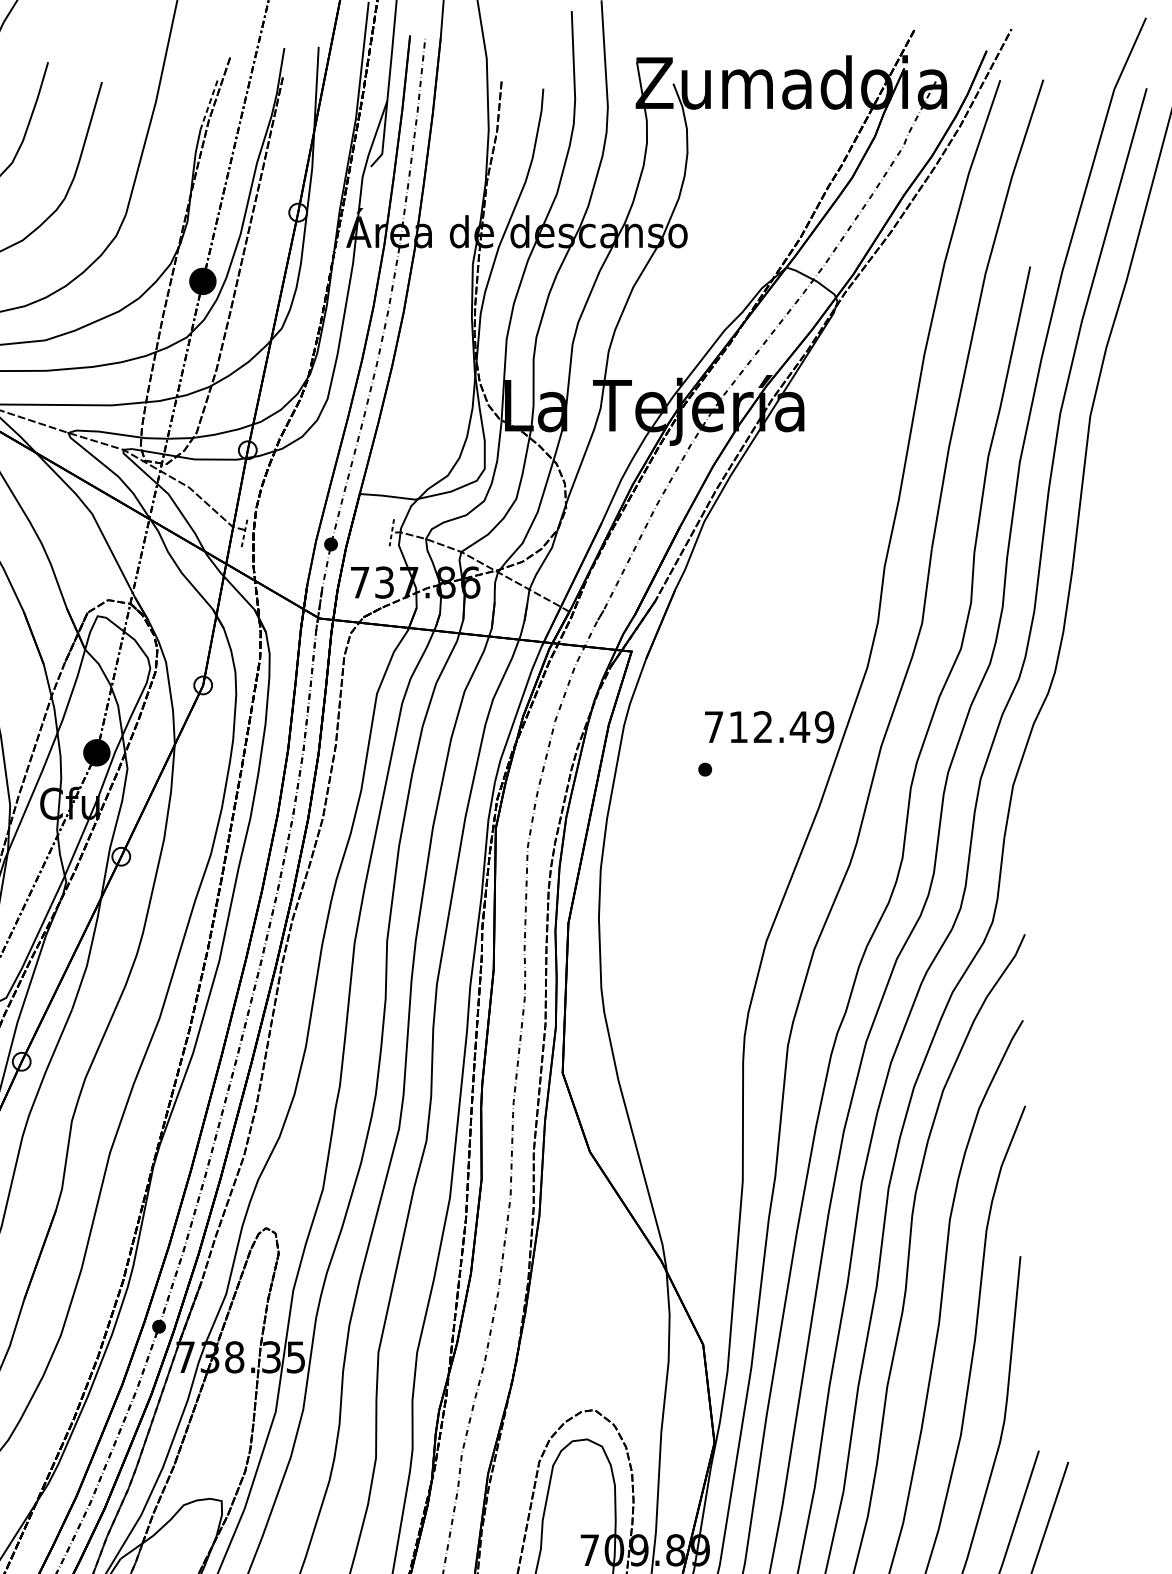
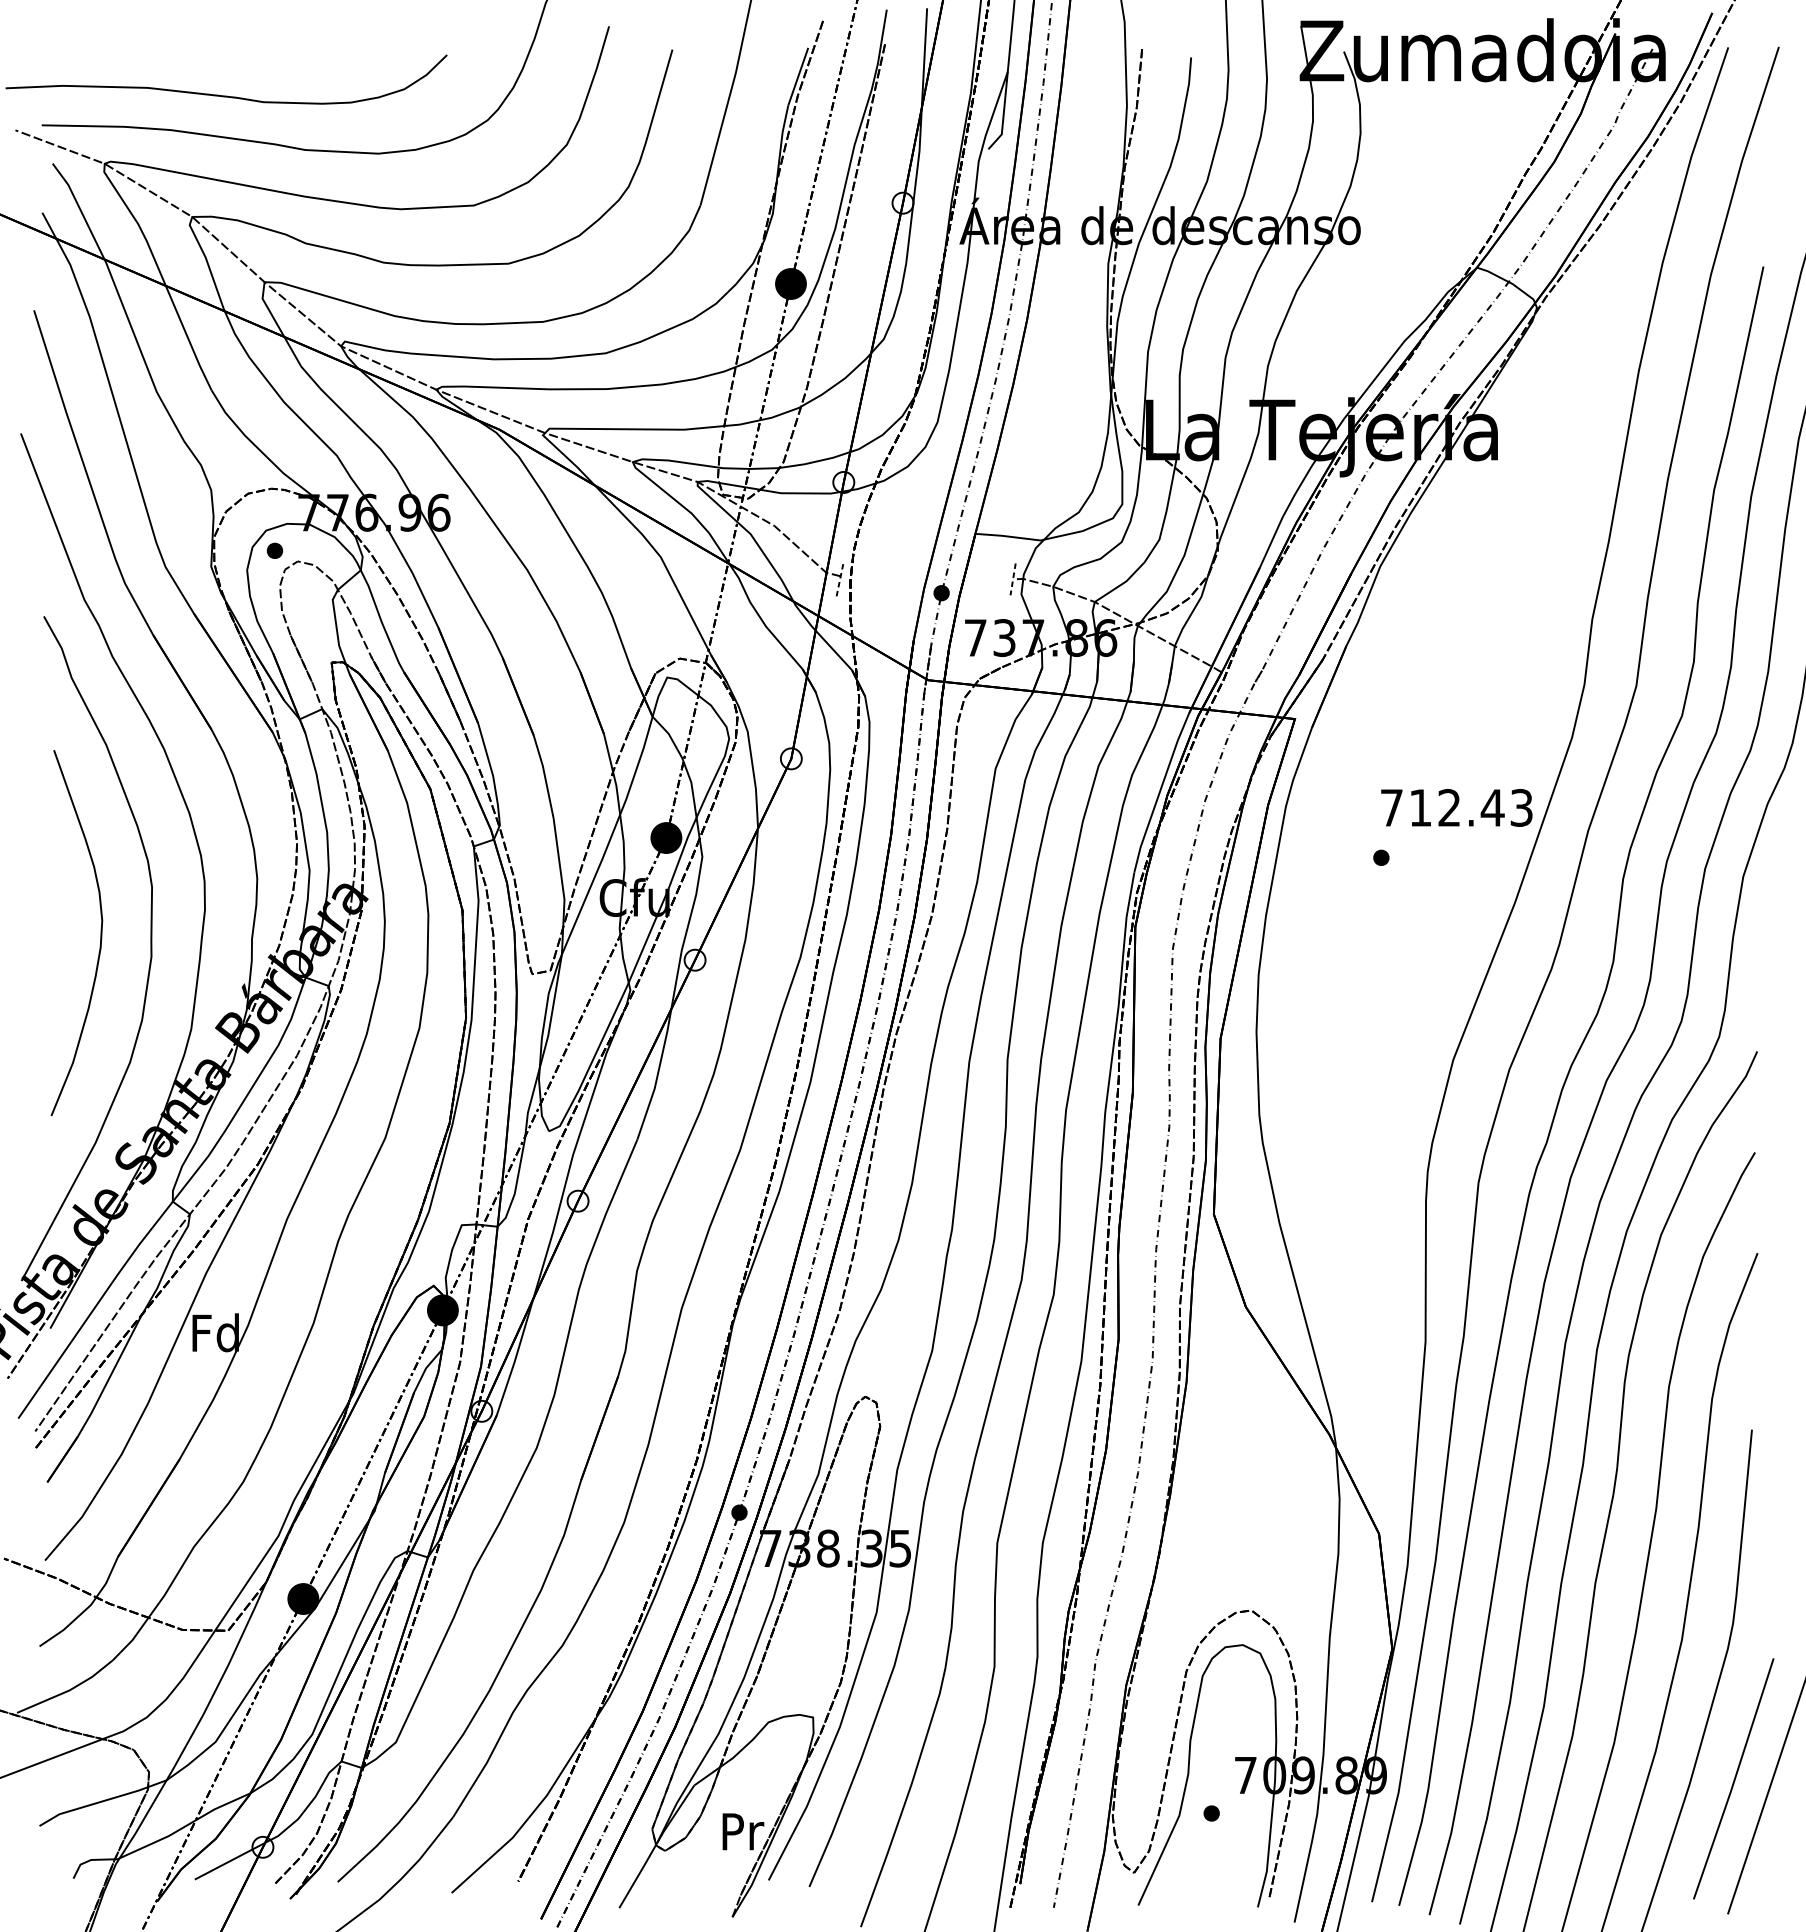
line: (209, 104) -> (798, 76), dashed -> solid
text: (824, 726) -> (1521, 807), 712.49 -> 712.43

